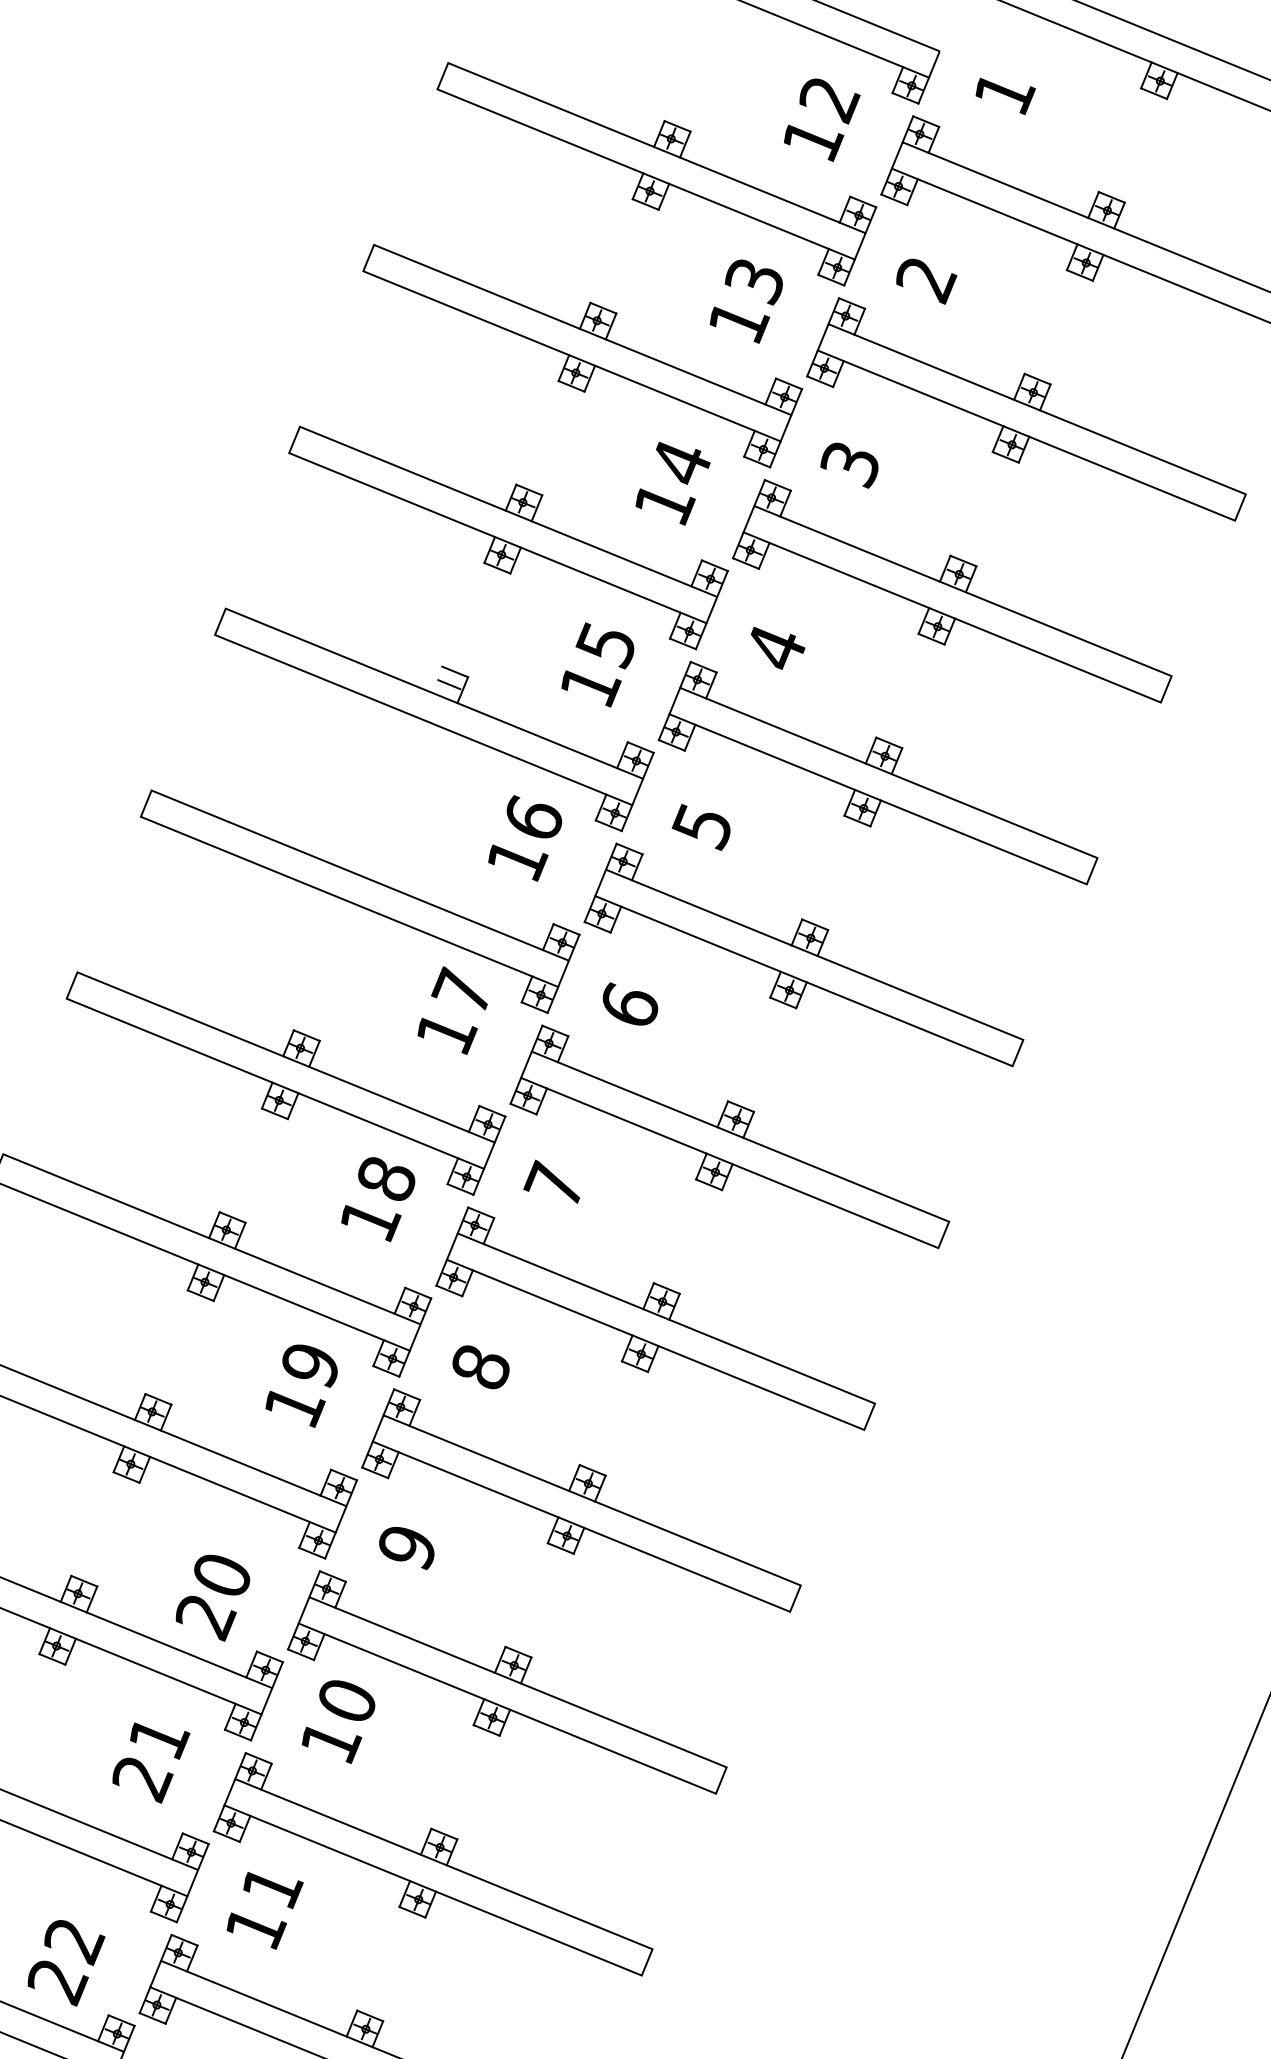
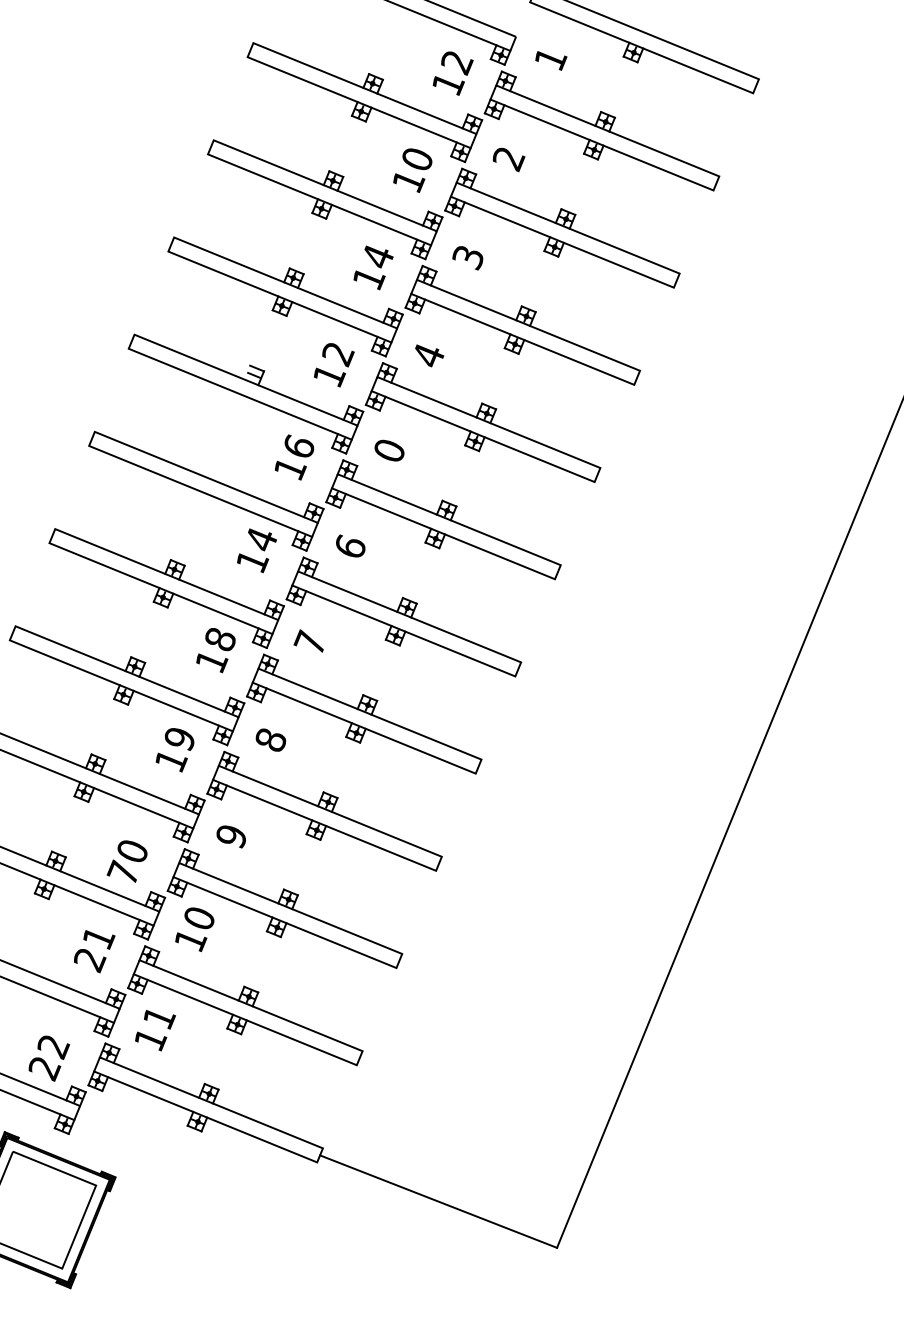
text: (753, 282) -> (416, 160), 13 -> 10
text: (605, 645) -> (337, 354), 15 -> 12
text: (701, 827) -> (388, 451), 5 -> 0
text: (461, 989) -> (260, 538), 17 -> 14
text: (205, 1614) -> (123, 872), 20 -> 70

